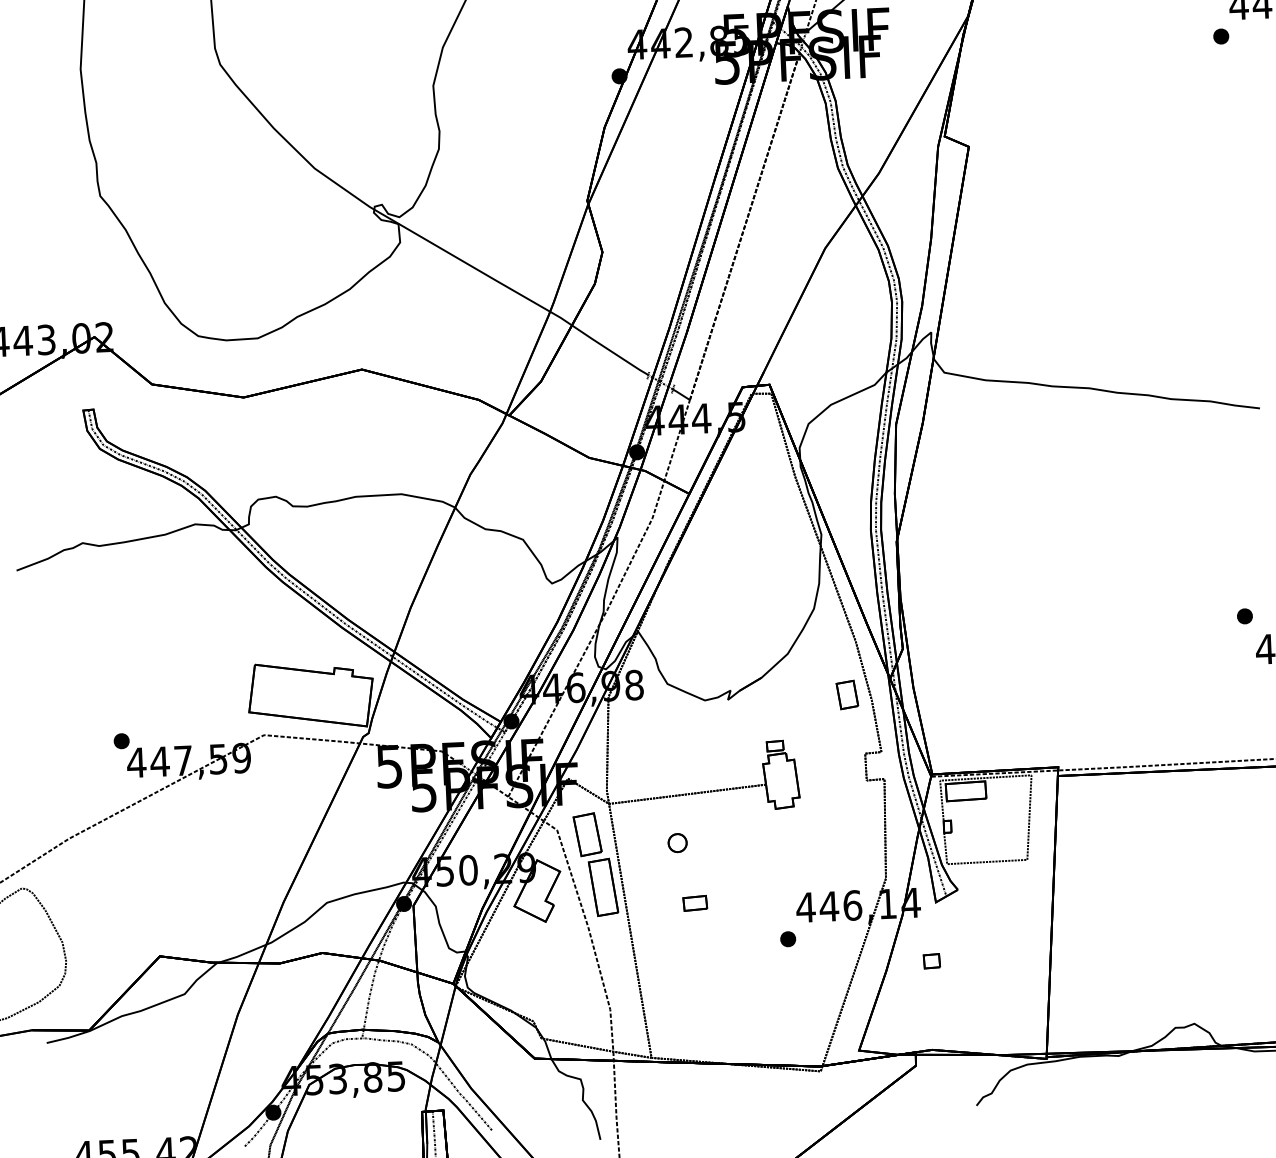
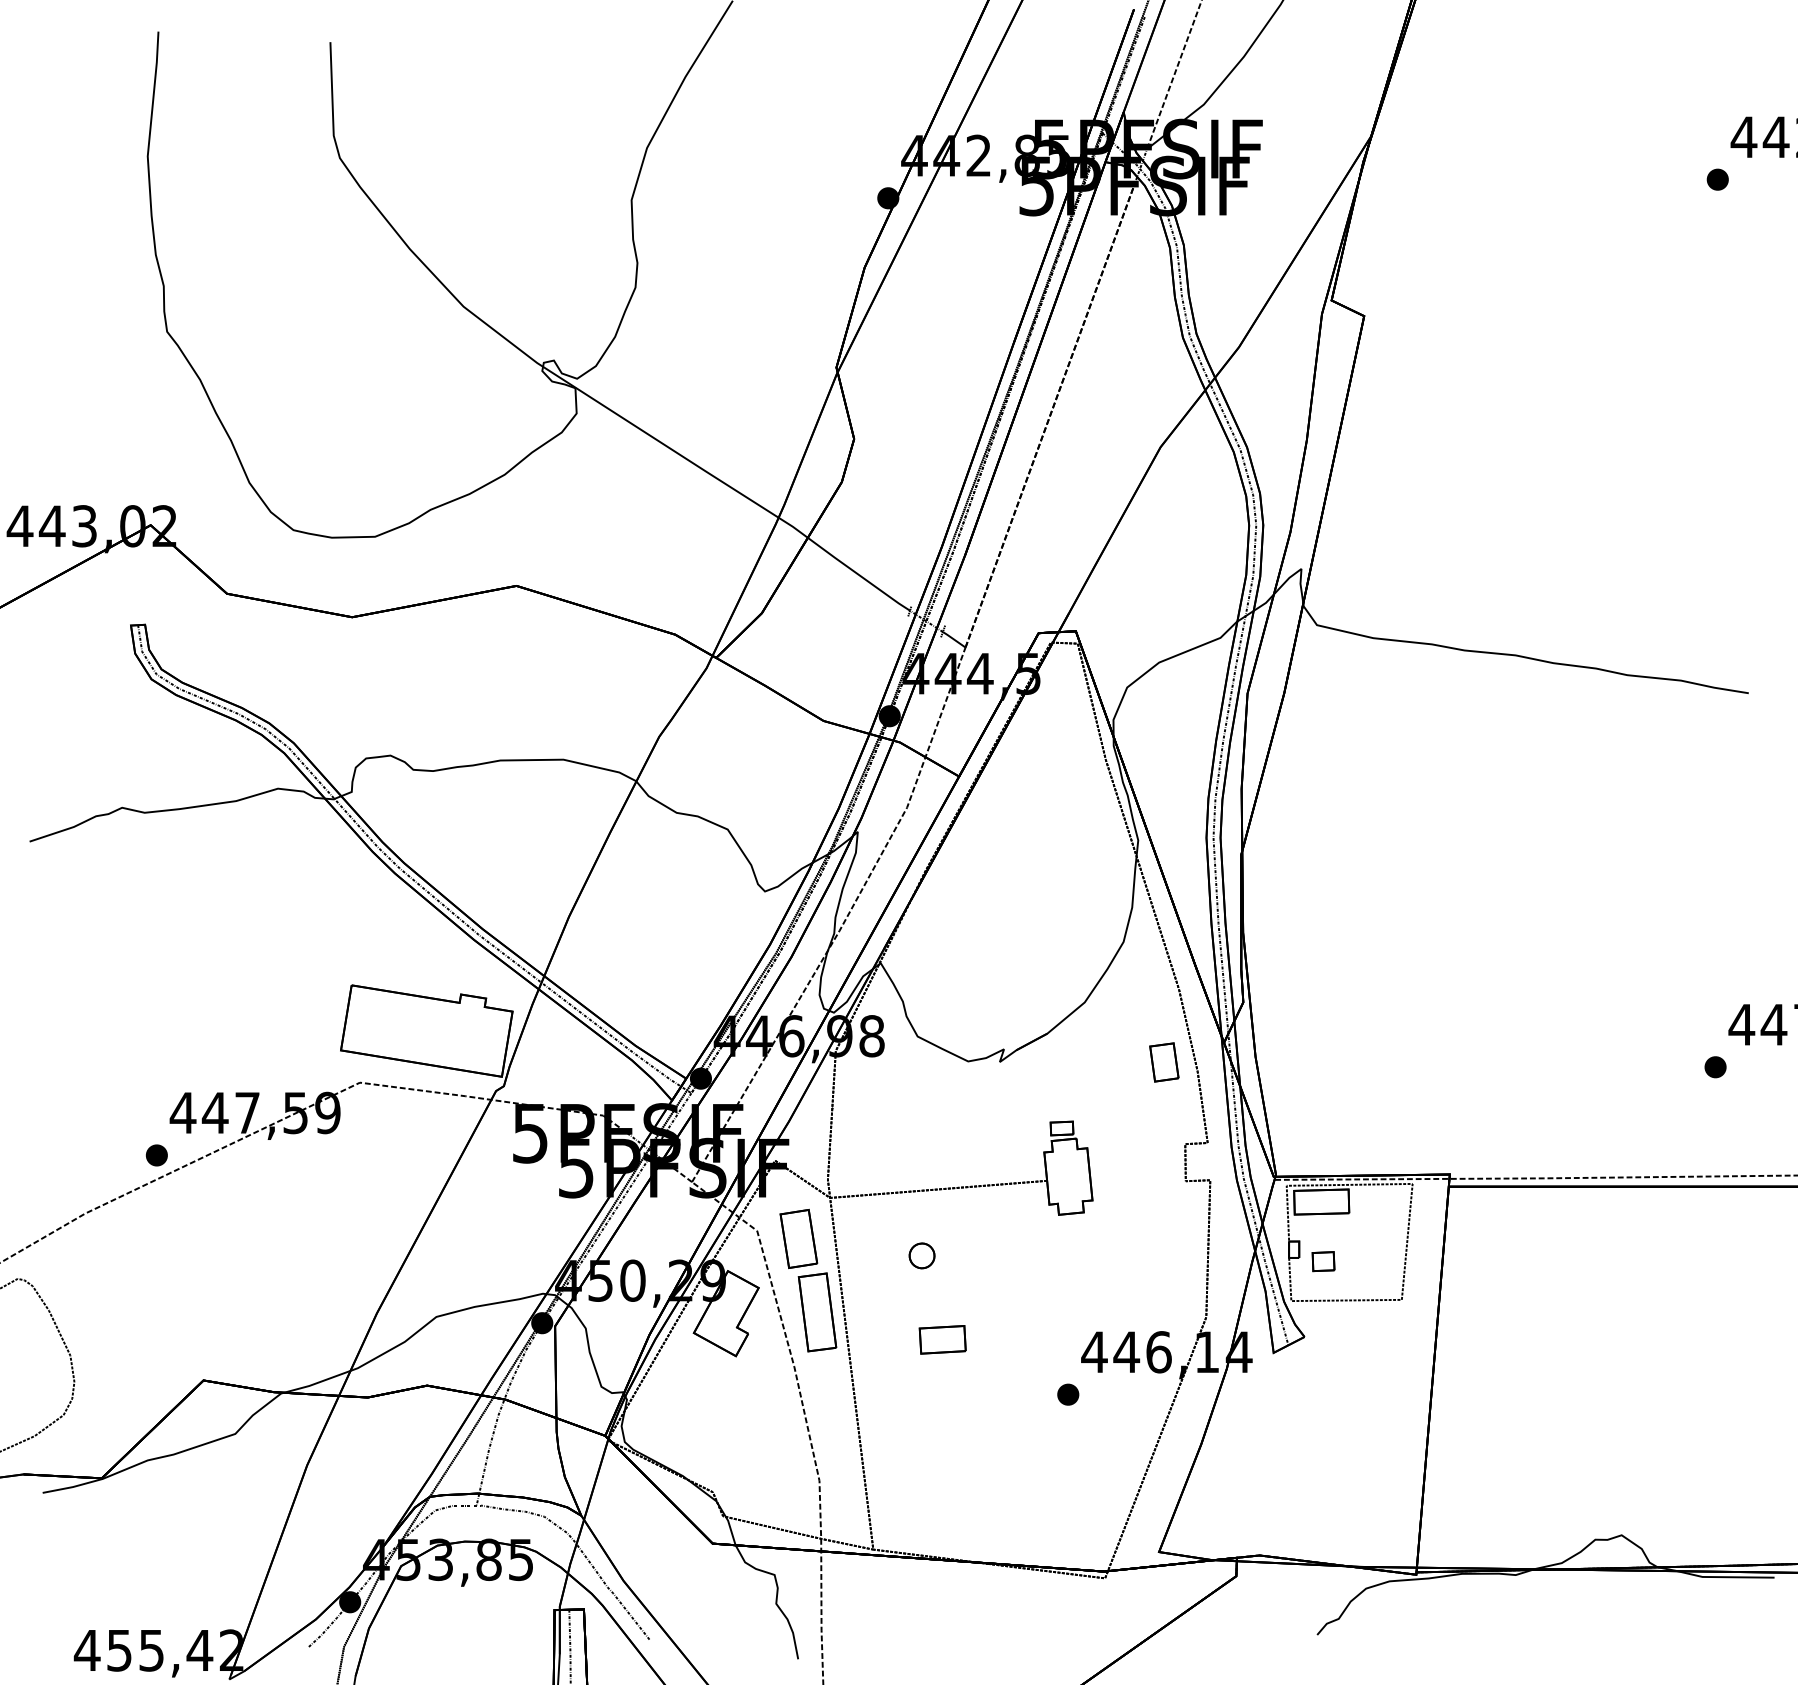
part: (1244, 616) -> (1715, 1067), moved
part: (121, 741) -> (156, 1155), moved
part: (695, 903) -> (942, 1339), size x1.43
part: (931, 961) -> (1323, 1261), moved

